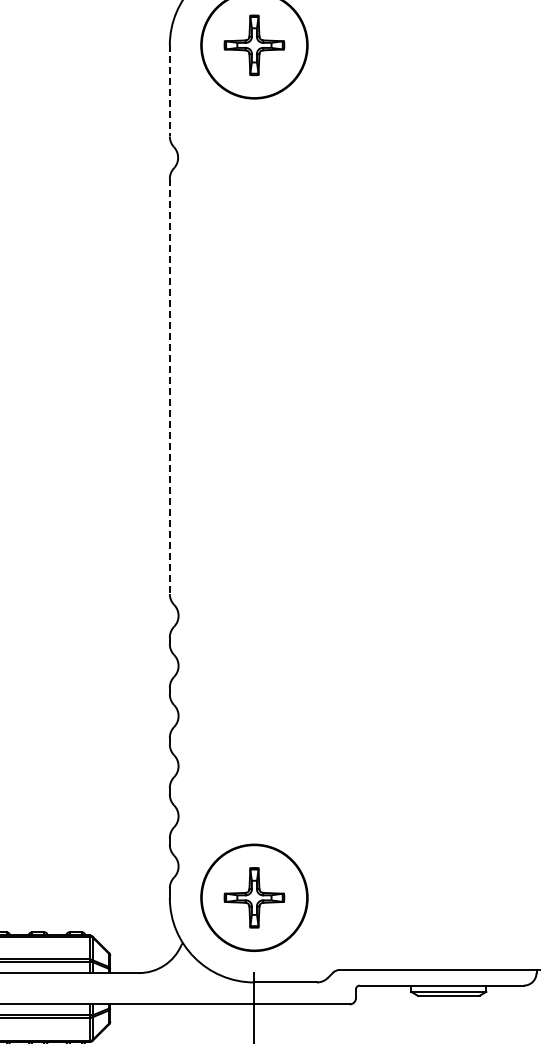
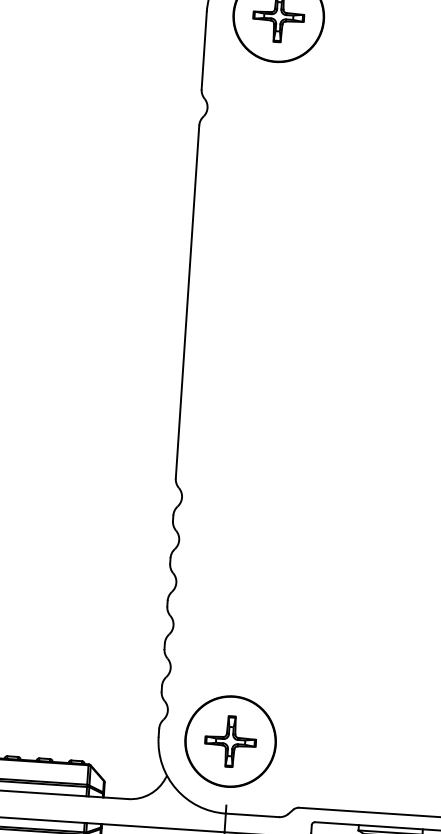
line: (169, 90) -> (203, 50), dashed -> solid
line: (169, 386) -> (187, 302), dashed -> solid

